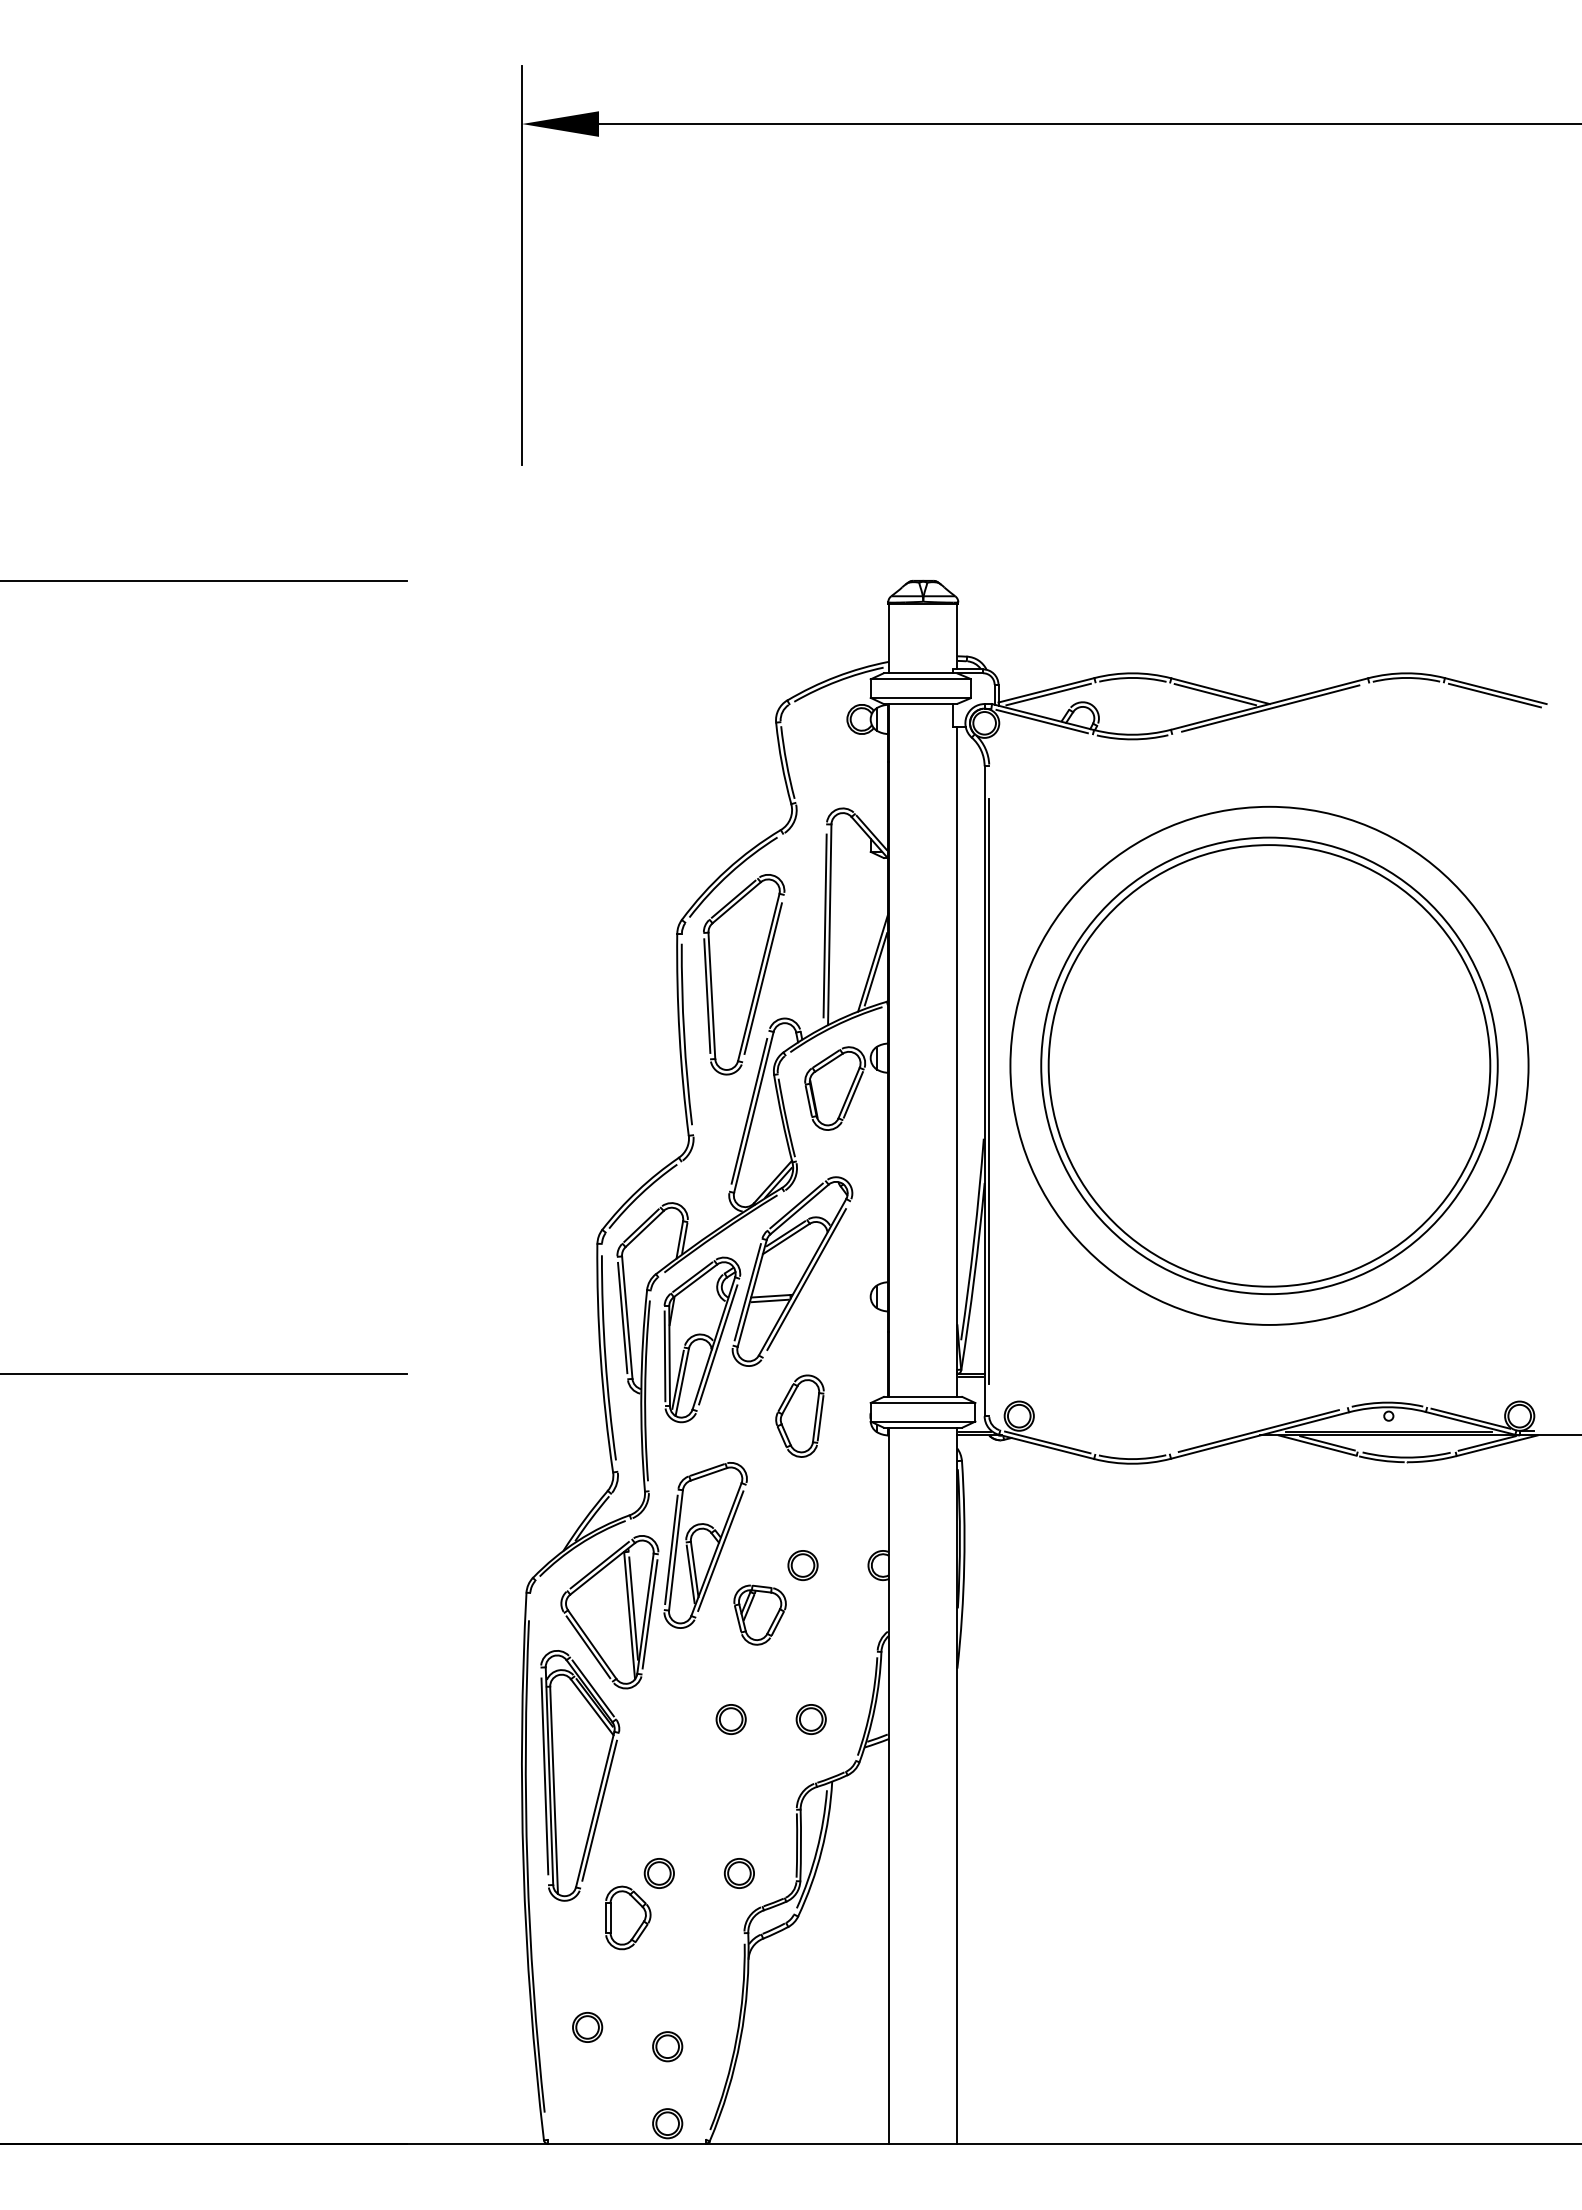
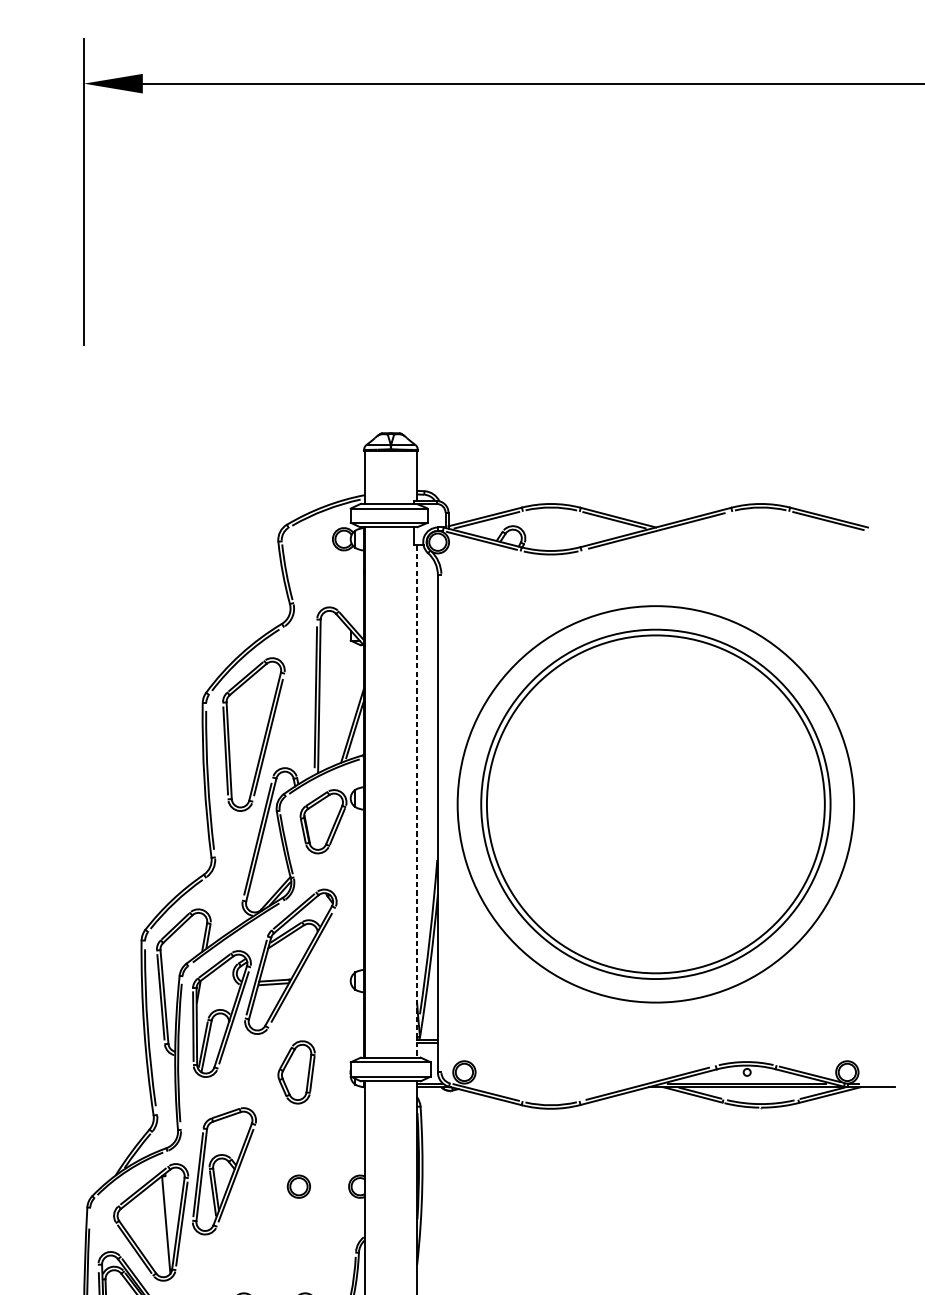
line: (957, 1062) -> (417, 801), solid -> dashed
line: (989, 1090) -> (441, 823), removed
line: (633, 1608) -> (169, 1219), removed
part: (759, 1614) -> (265, 1224), removed

